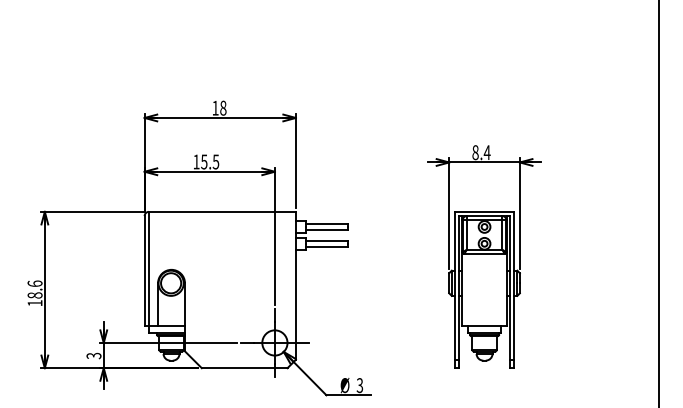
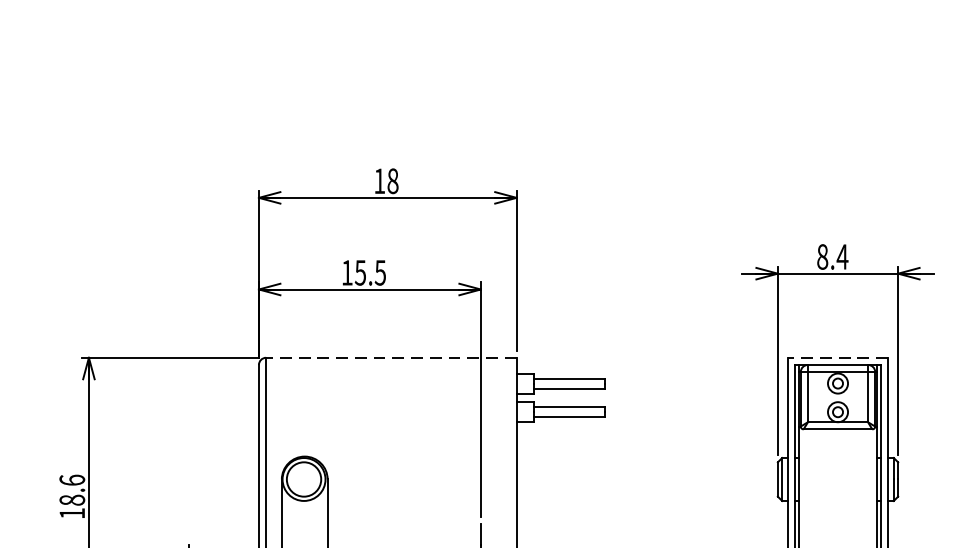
line: (222, 211) -> (391, 357), solid -> dashed
line: (484, 211) -> (837, 357), solid -> dashed

